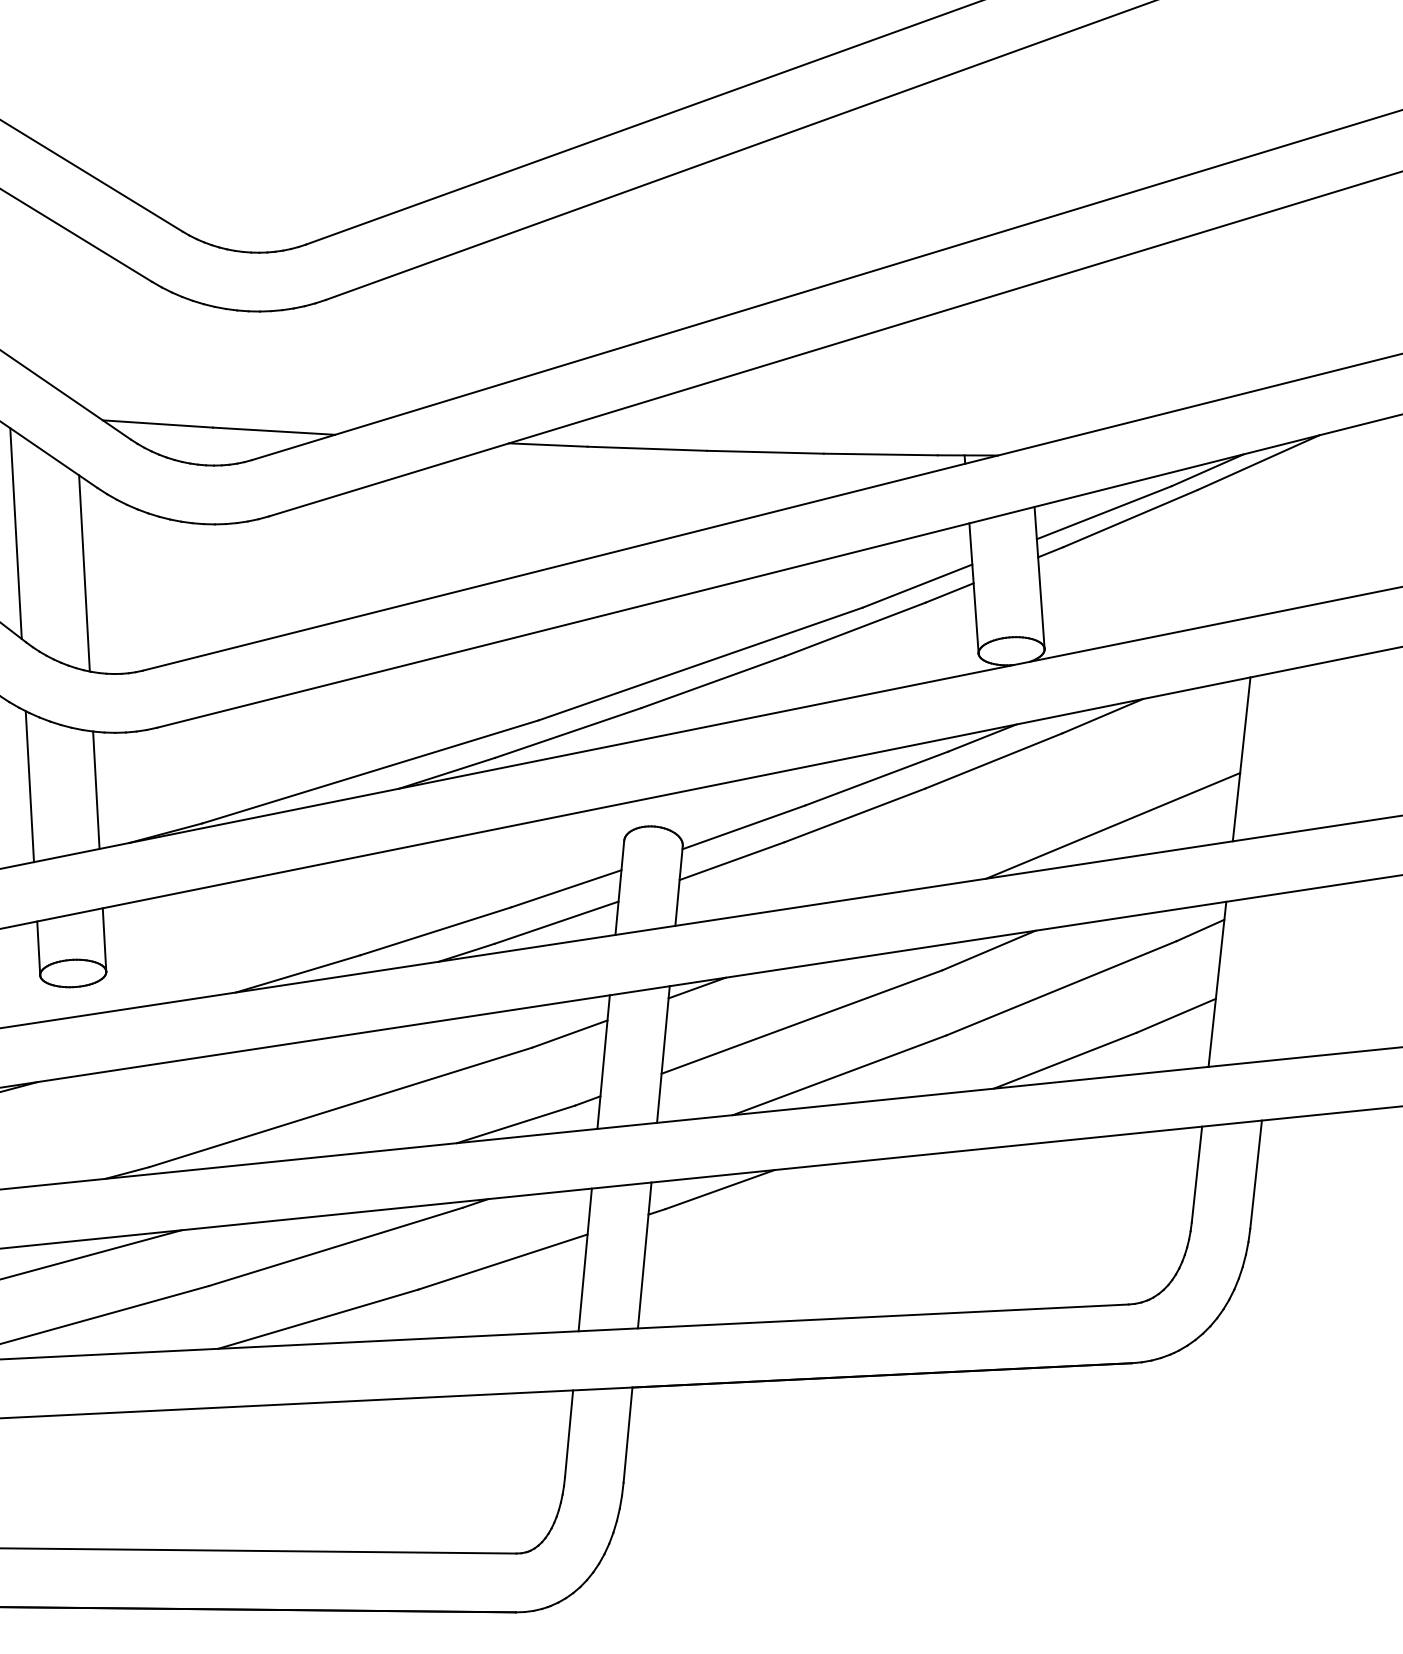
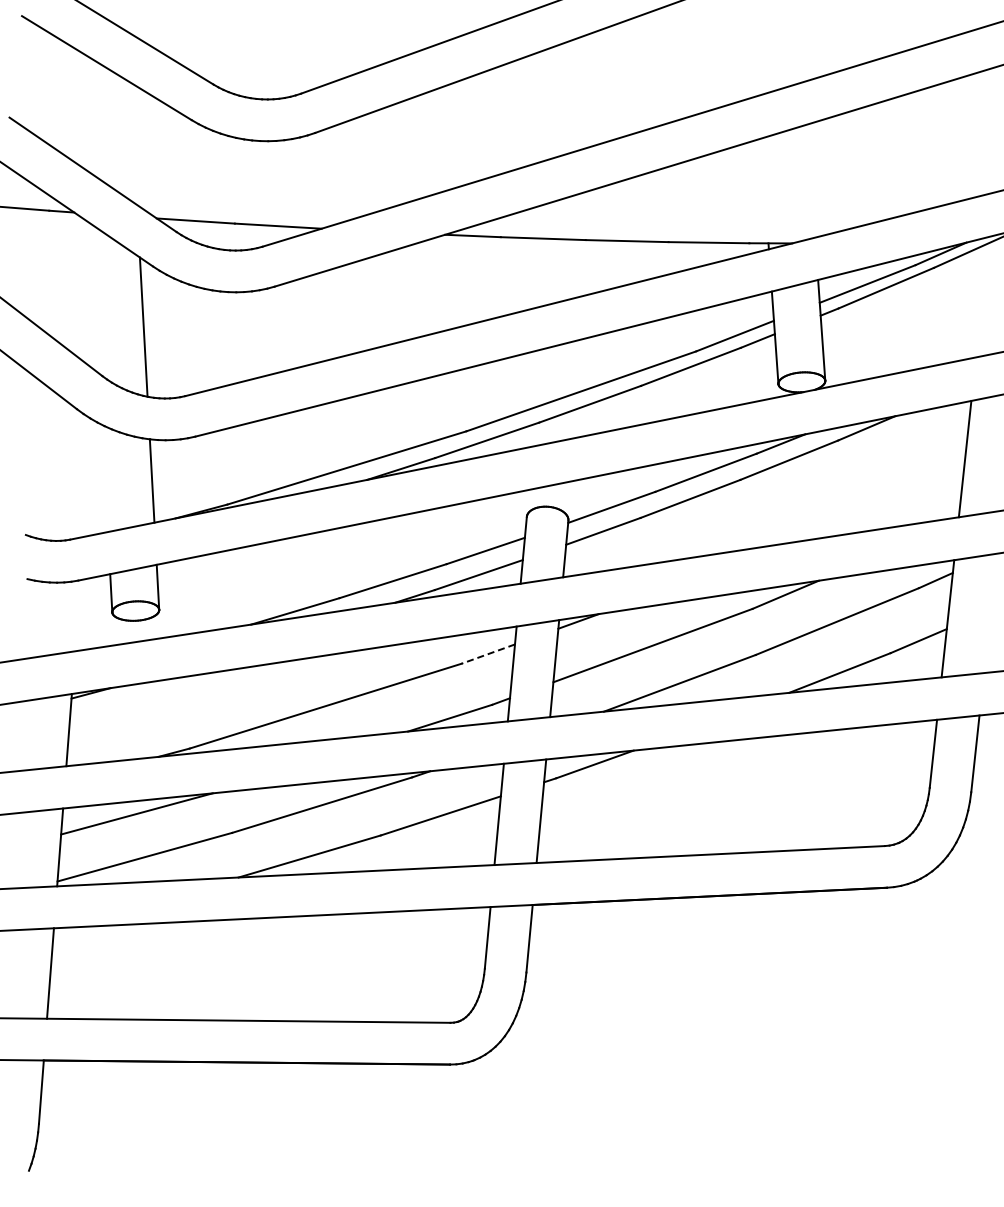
line: (16, 533) -> (95, 298), removed
line: (29, 786) -> (104, 478), removed
line: (1112, 824) -> (873, 505), removed
line: (568, 1034) -> (487, 654), solid -> dashed

